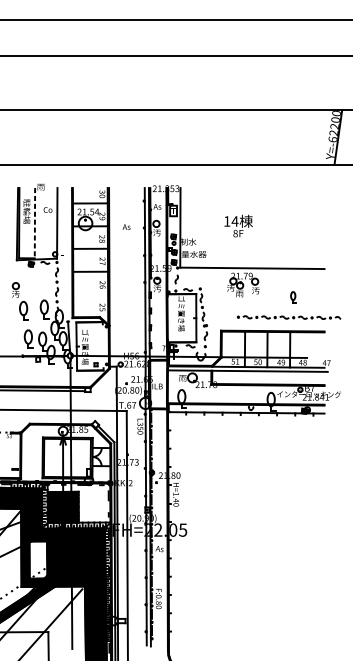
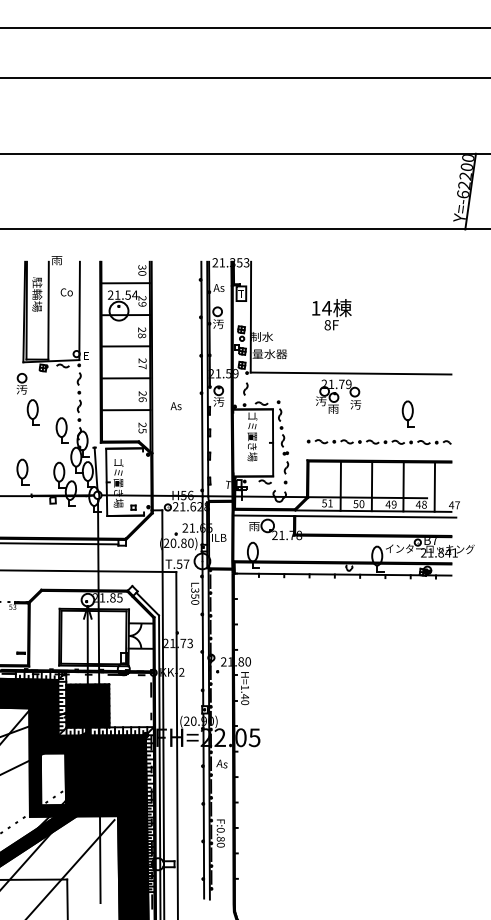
line: (34, 223) -> (48, 310), dashed -> solid
text: (126, 227) -> (175, 406), moved
line: (90, 294) -> (125, 410), added
part: (292, 297) -> (407, 413), size x1.67
part: (19, 301) -> (27, 399), moved
part: (288, 317) -> (378, 441), moved
part: (28, 338) -> (22, 471), moved
line: (312, 349) -> (434, 486), added
text: (129, 404) -> (179, 563), T.67 -> T.57

